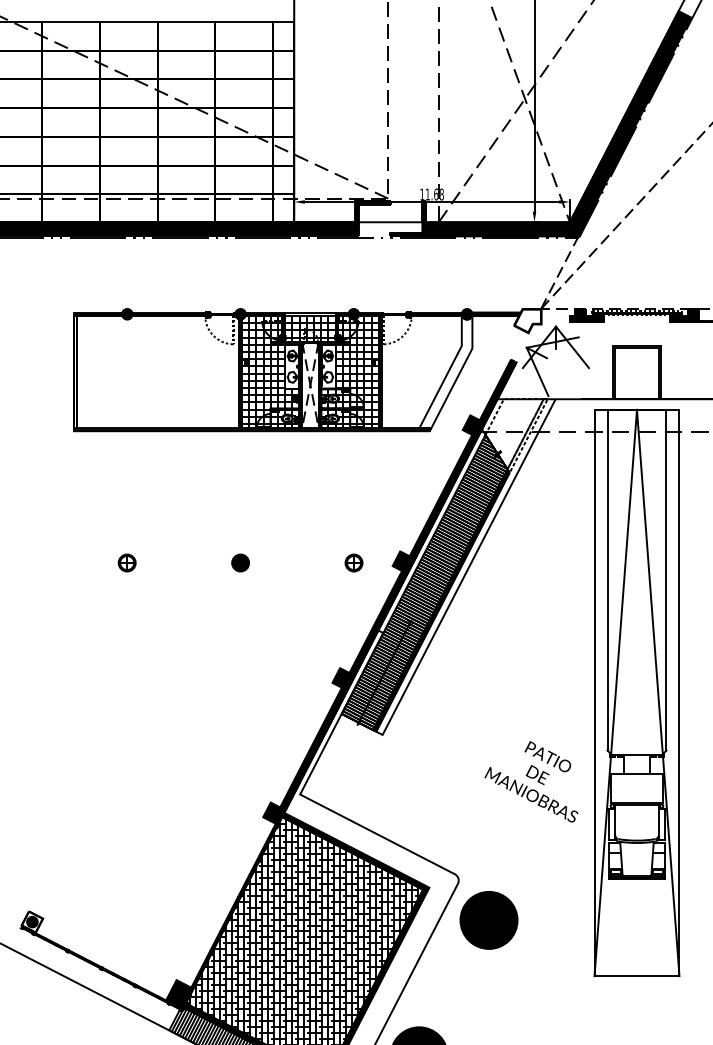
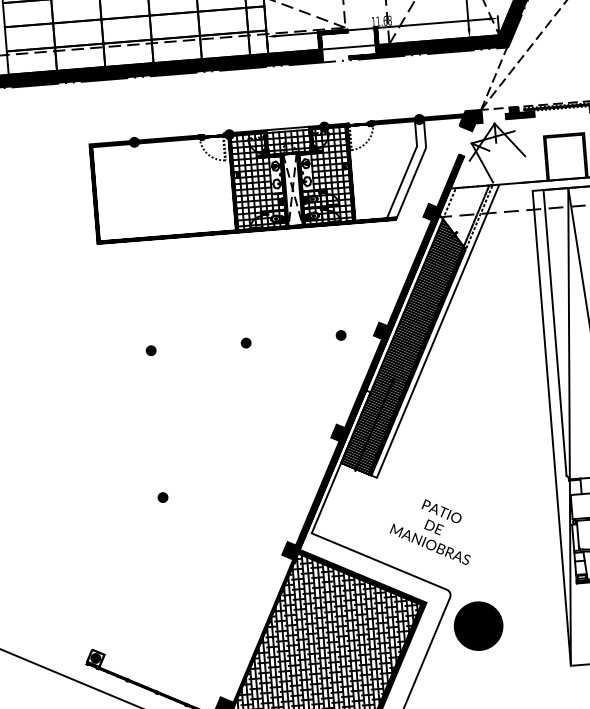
fill: (527, 320) -> (470, 120), added
part: (127, 562) -> (151, 350), size x0.62
part: (240, 562) -> (246, 342), size x0.62
part: (353, 562) -> (340, 335), size x0.62
part: (127, 737) -> (163, 497), added
text: (531, 781) -> (429, 533), moved

